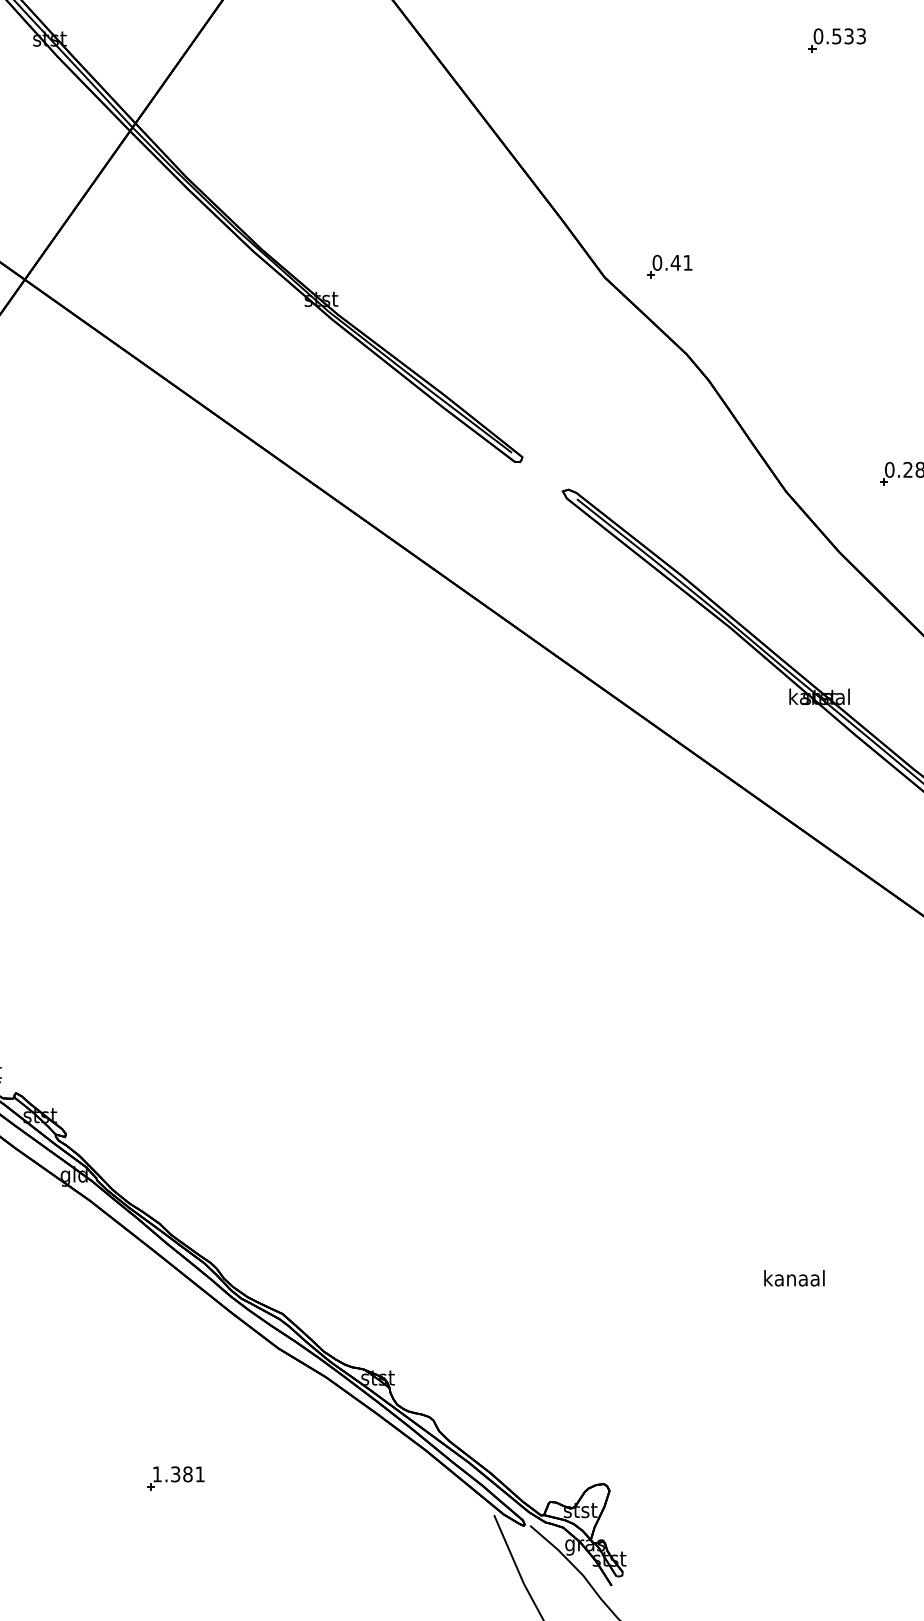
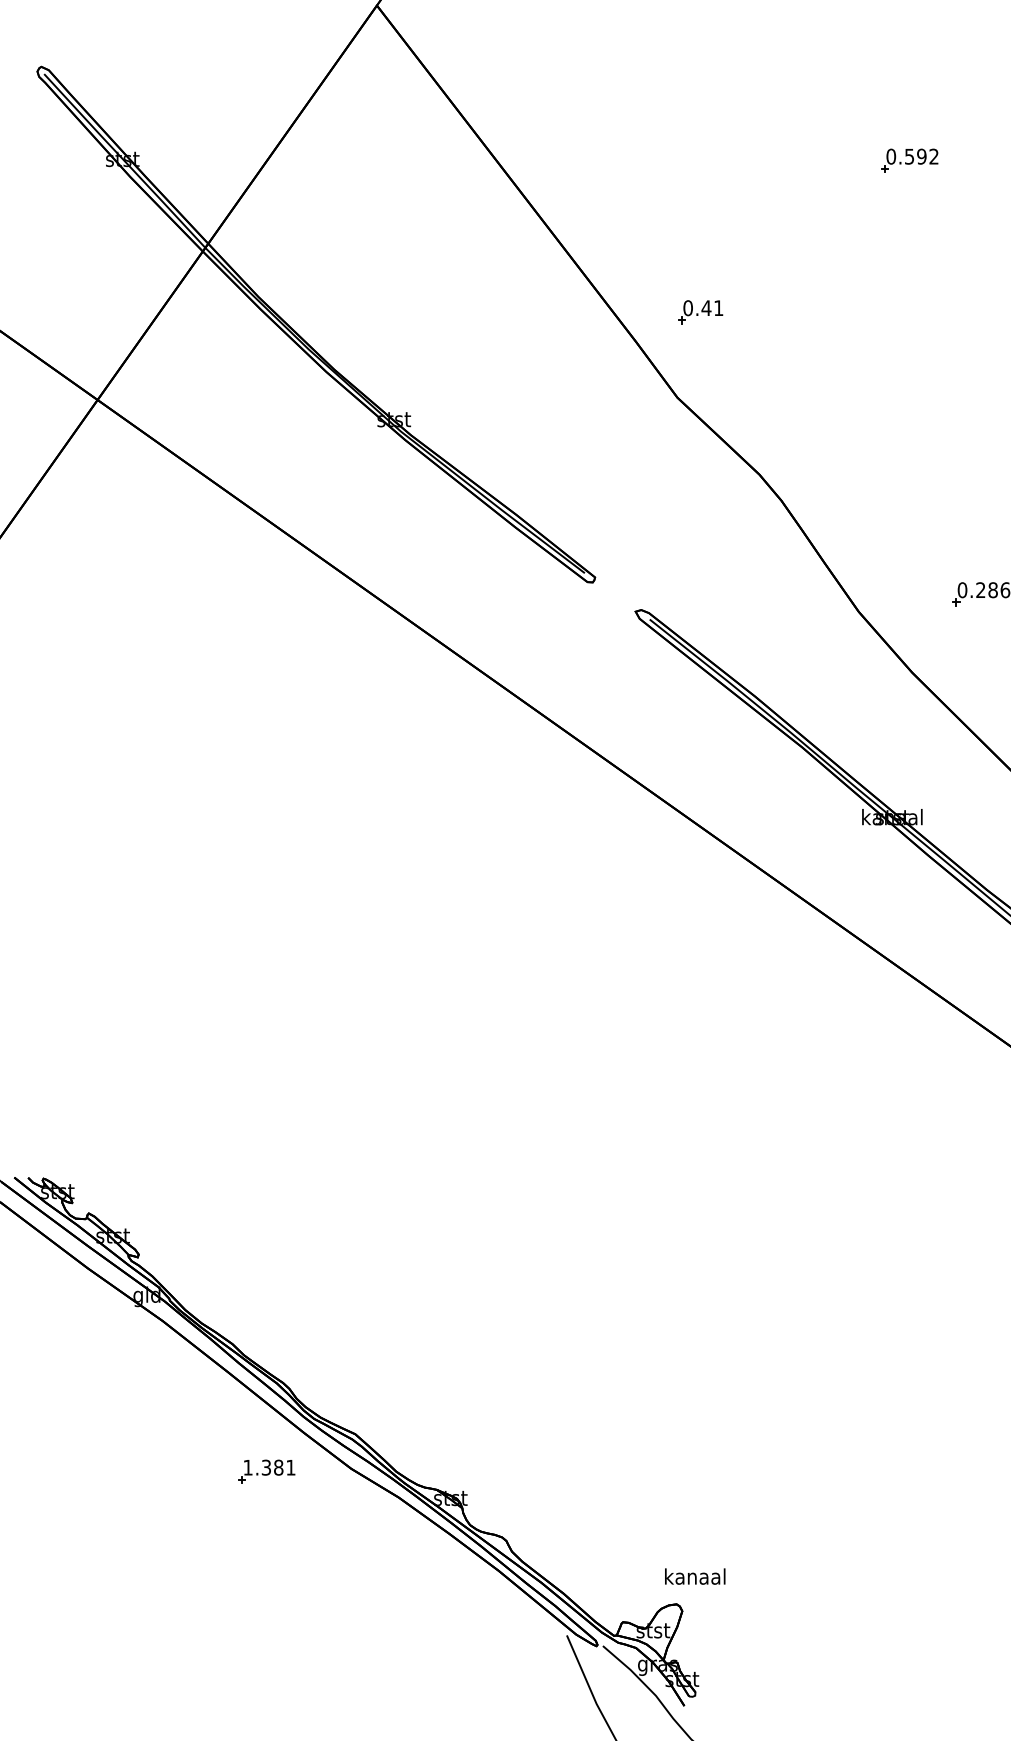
text: (854, 36) -> (927, 156), 0.533 -> 0.592
part: (669, 267) -> (700, 312), moved
text: (794, 1278) -> (695, 1576), moved
part: (175, 1478) -> (266, 1471), moved

